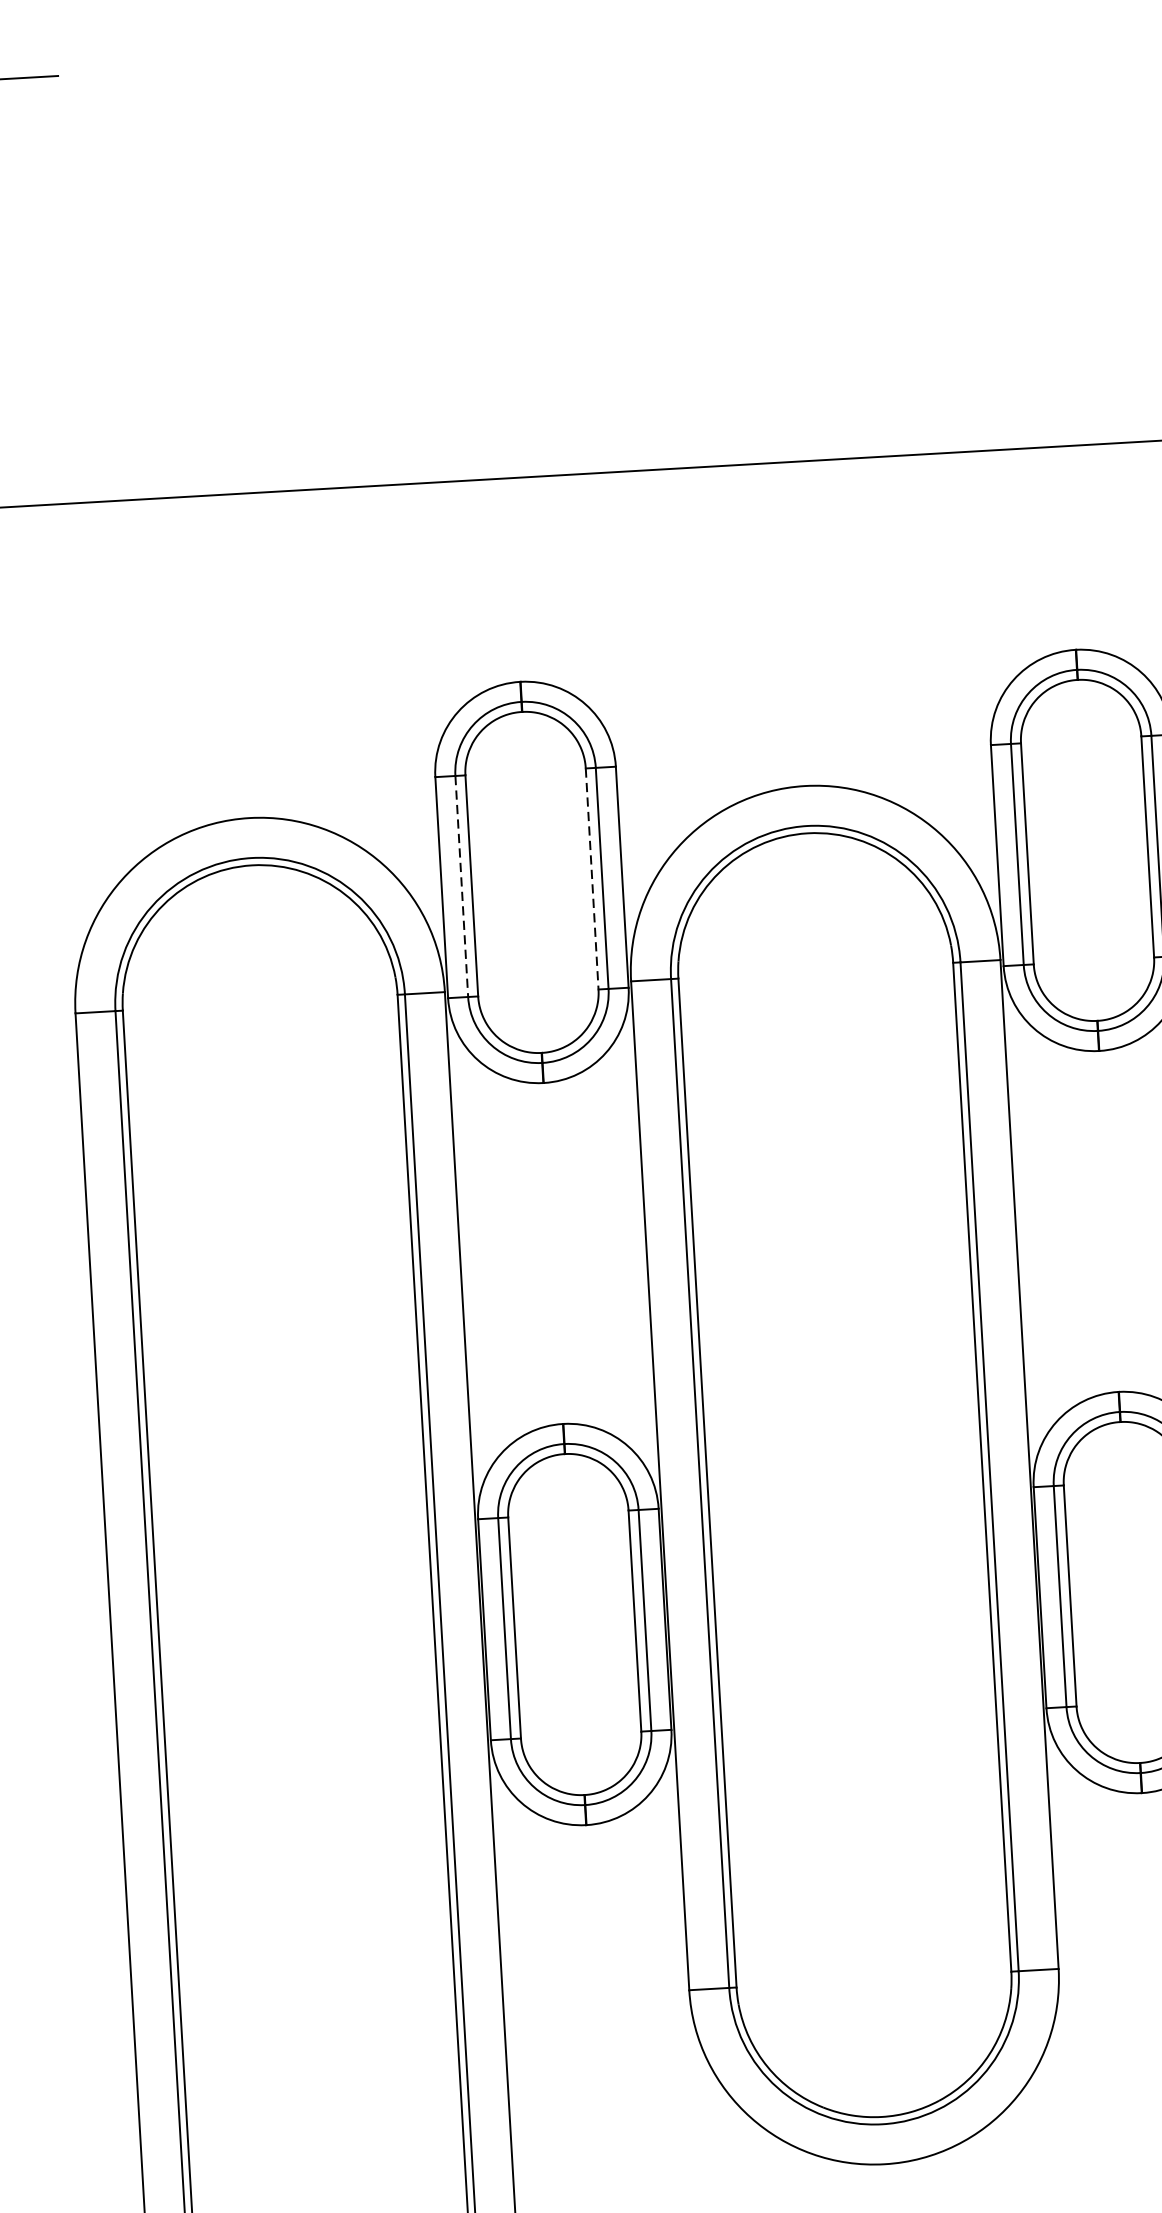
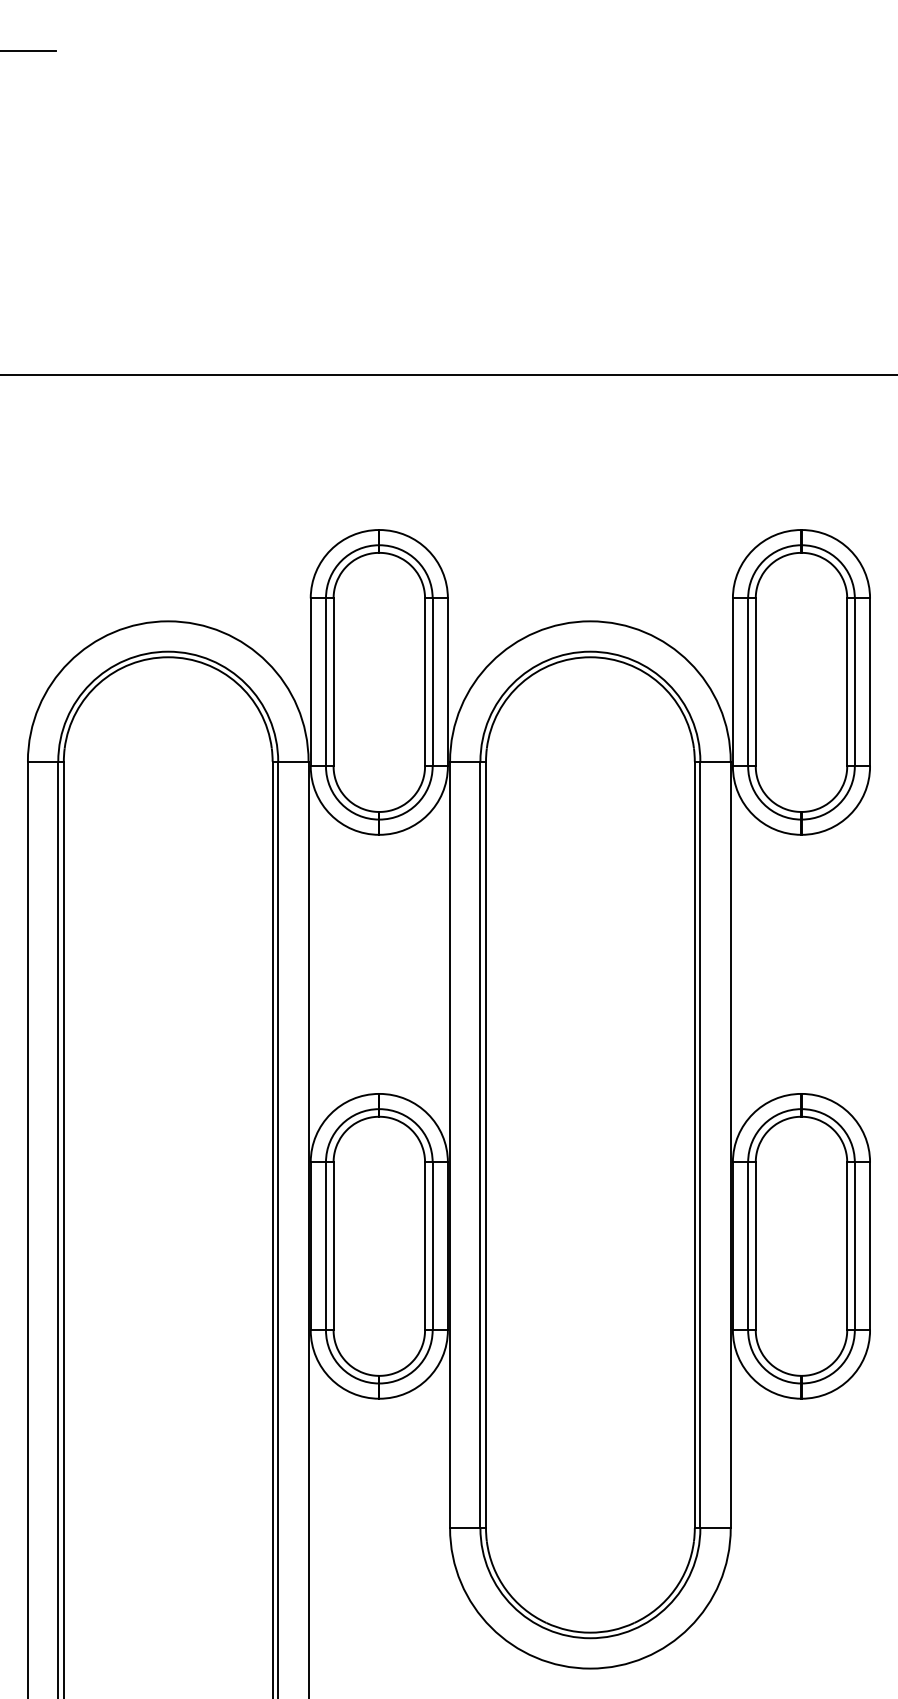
line: (592, 879) -> (425, 682), dashed -> solid
line: (461, 886) -> (325, 682), dashed -> solid

